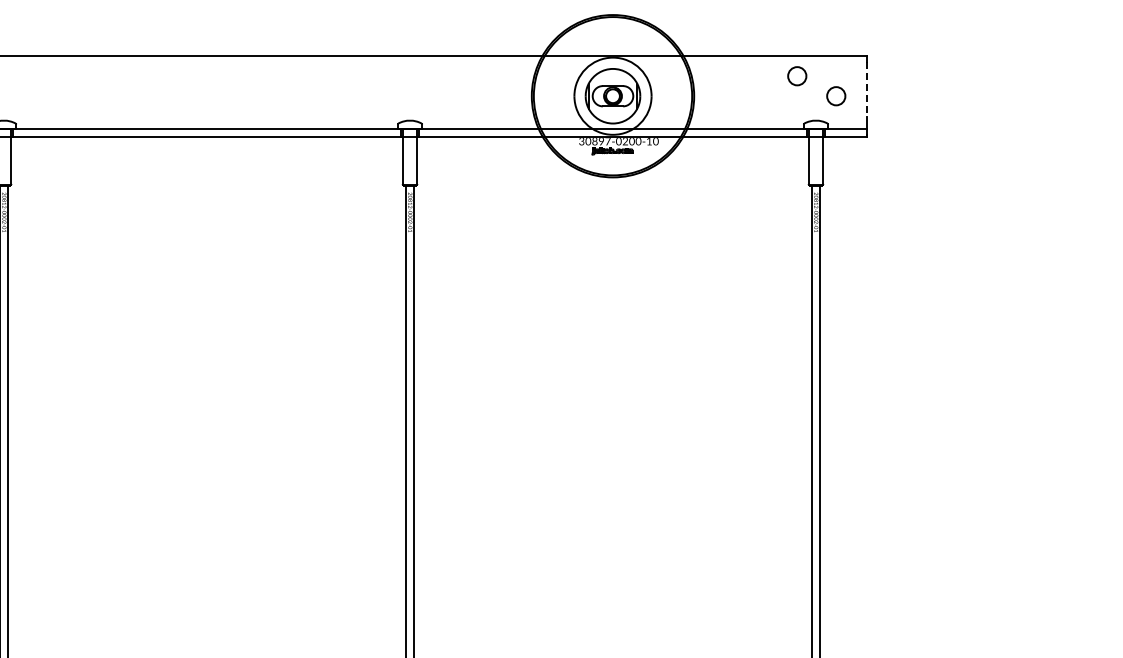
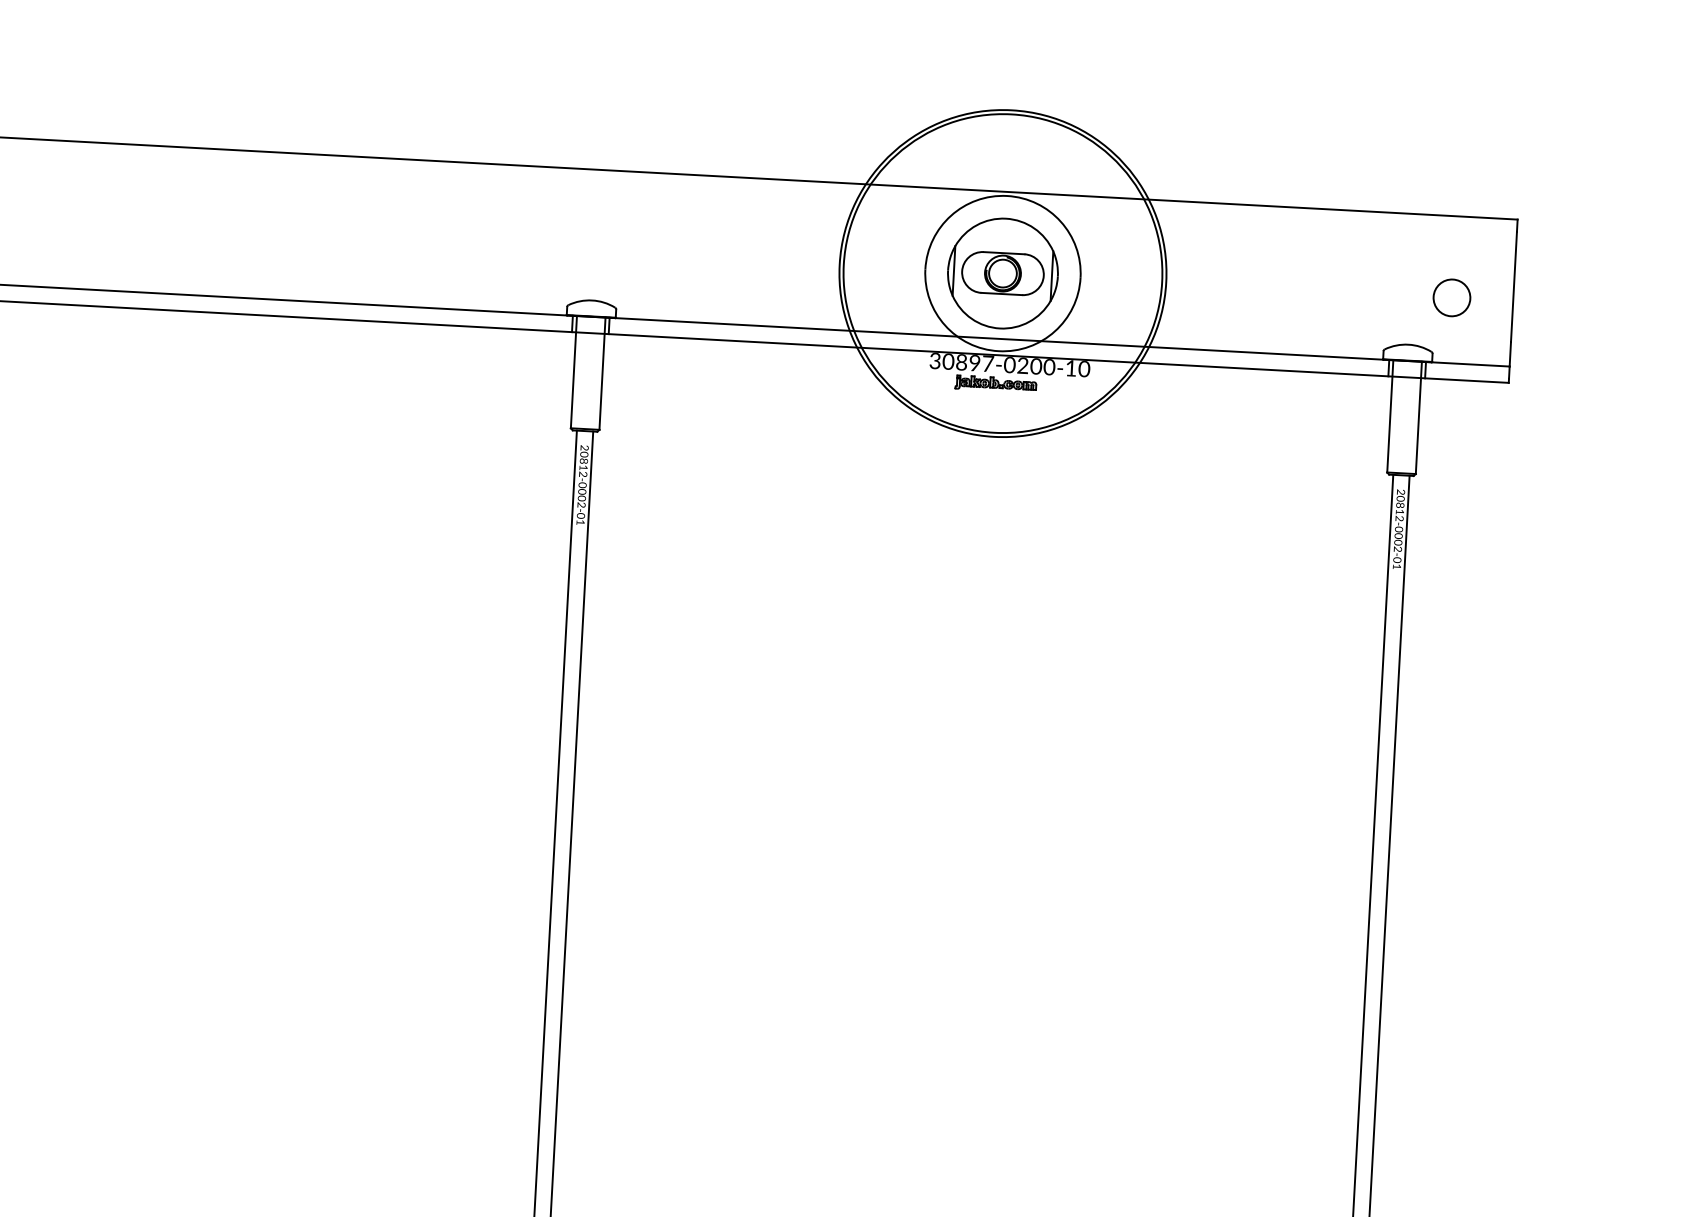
circle: (797, 76) -> (1376, 253), removed
line: (866, 89) -> (1513, 287), dashed -> solid

